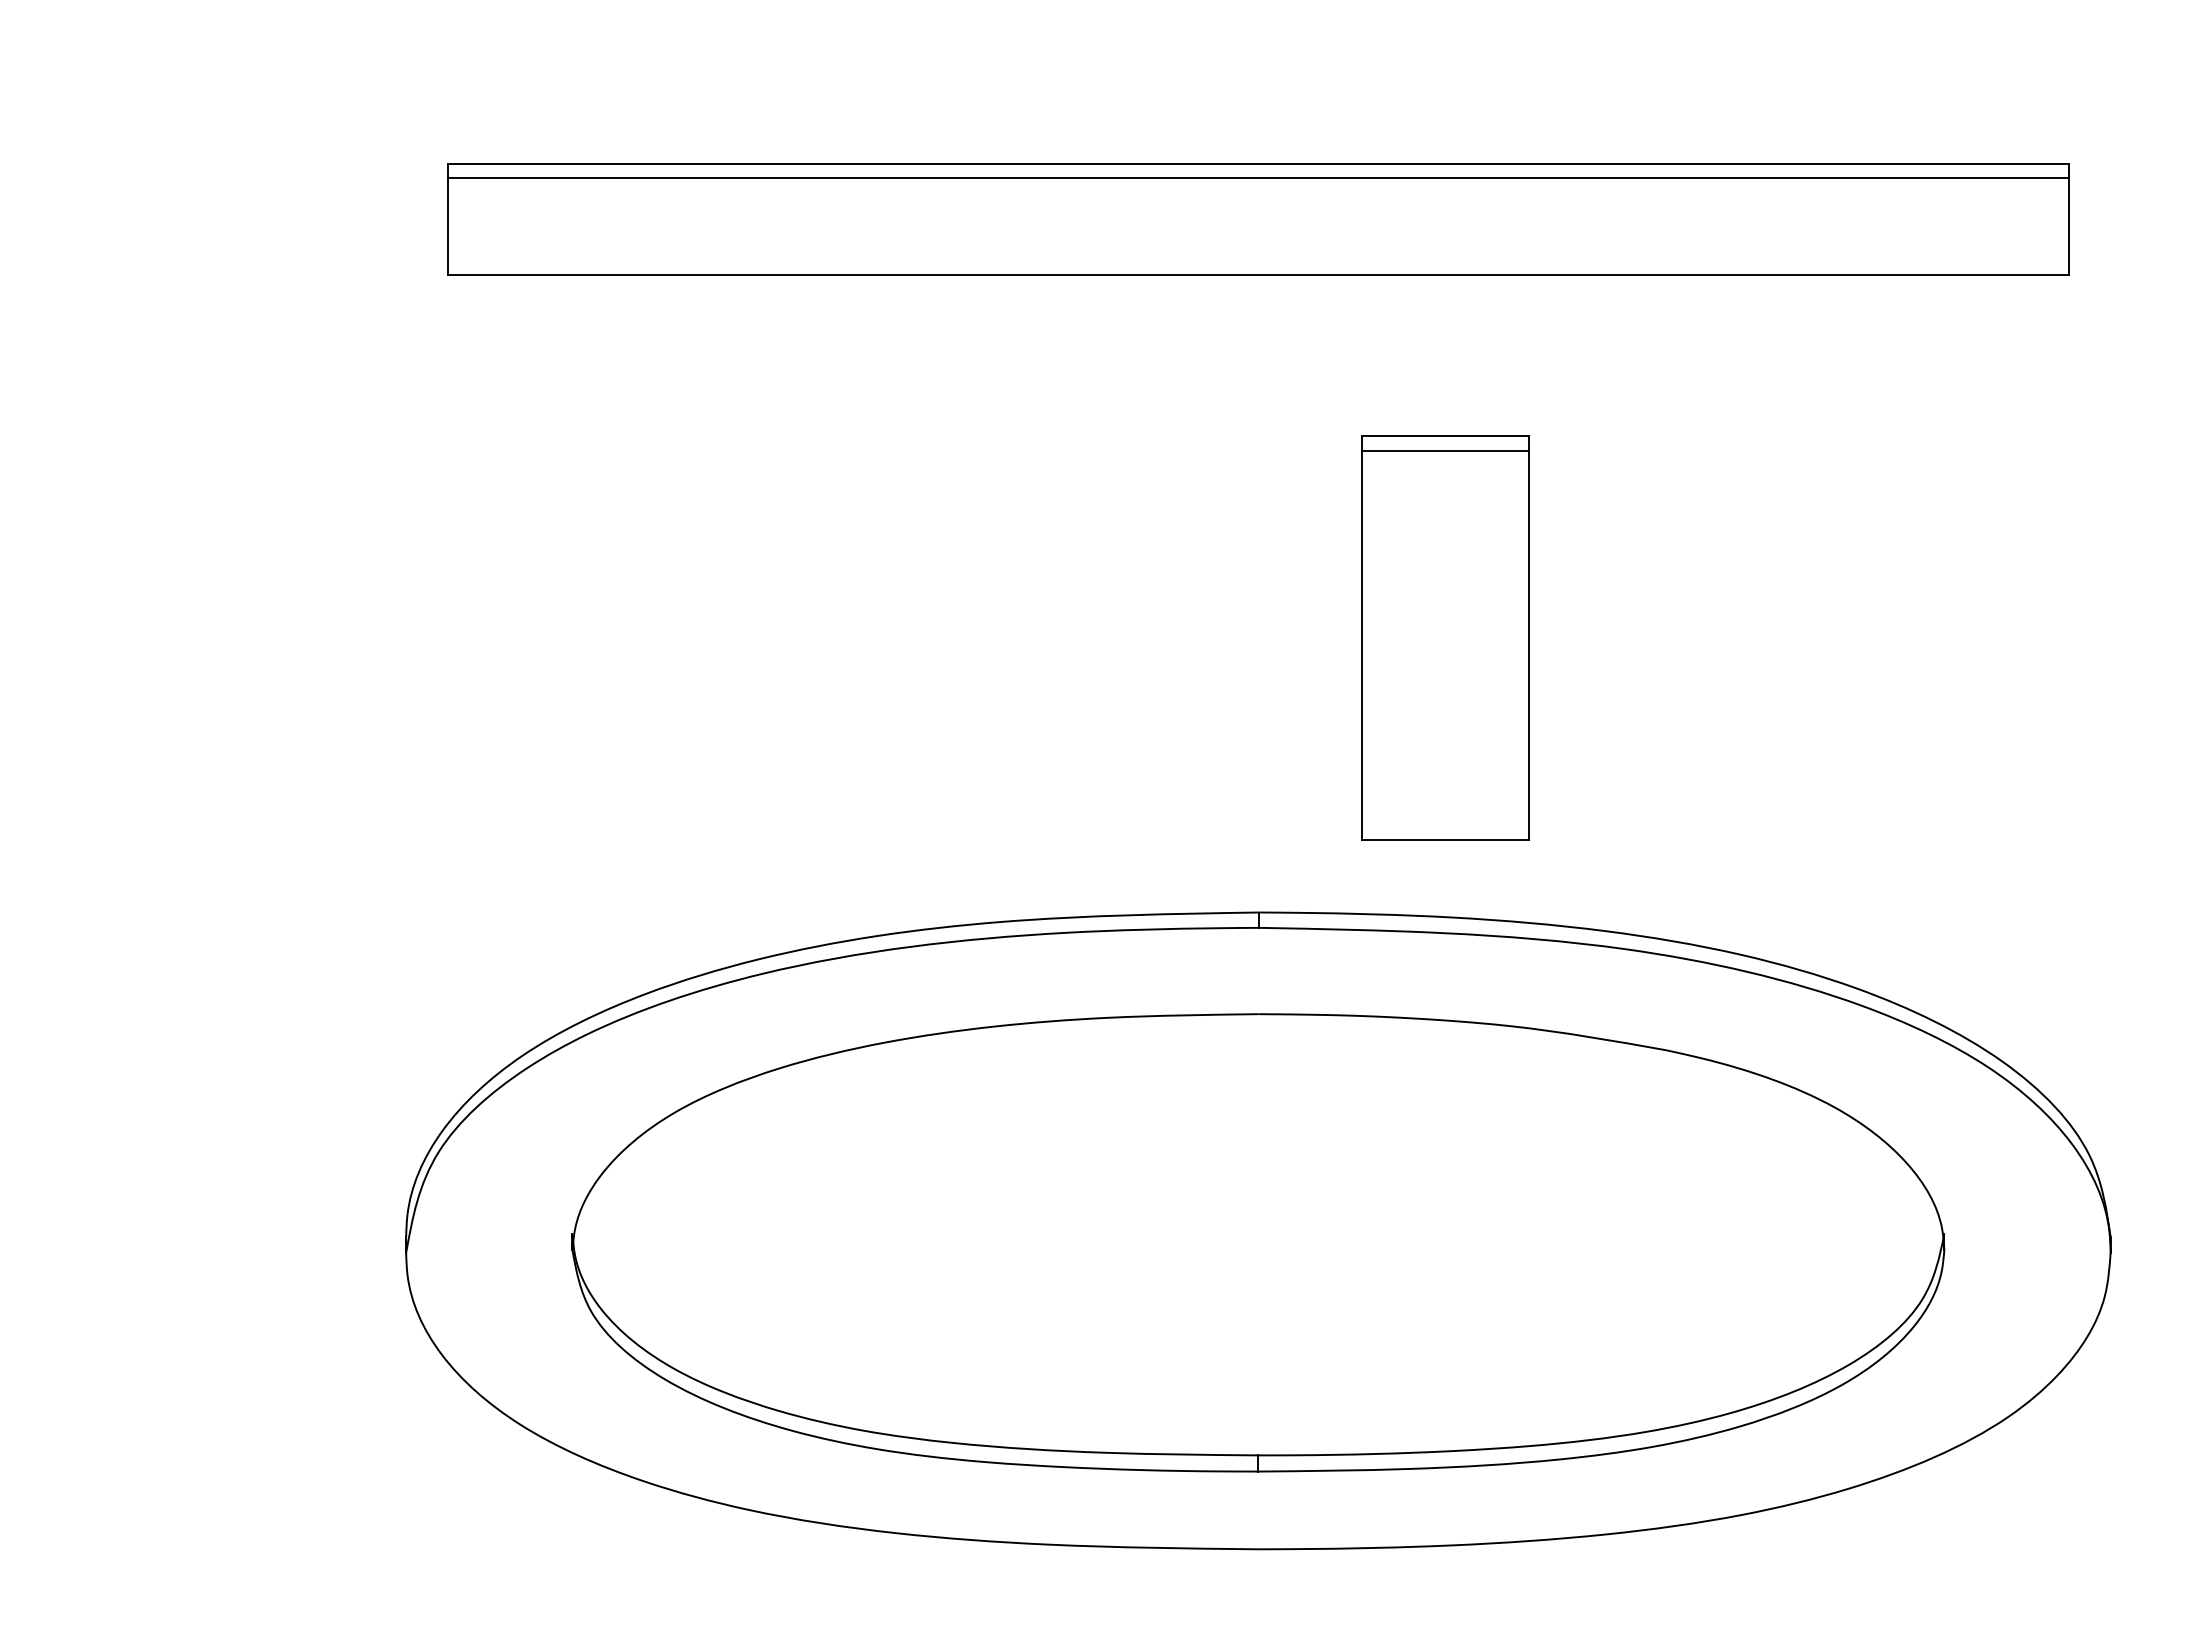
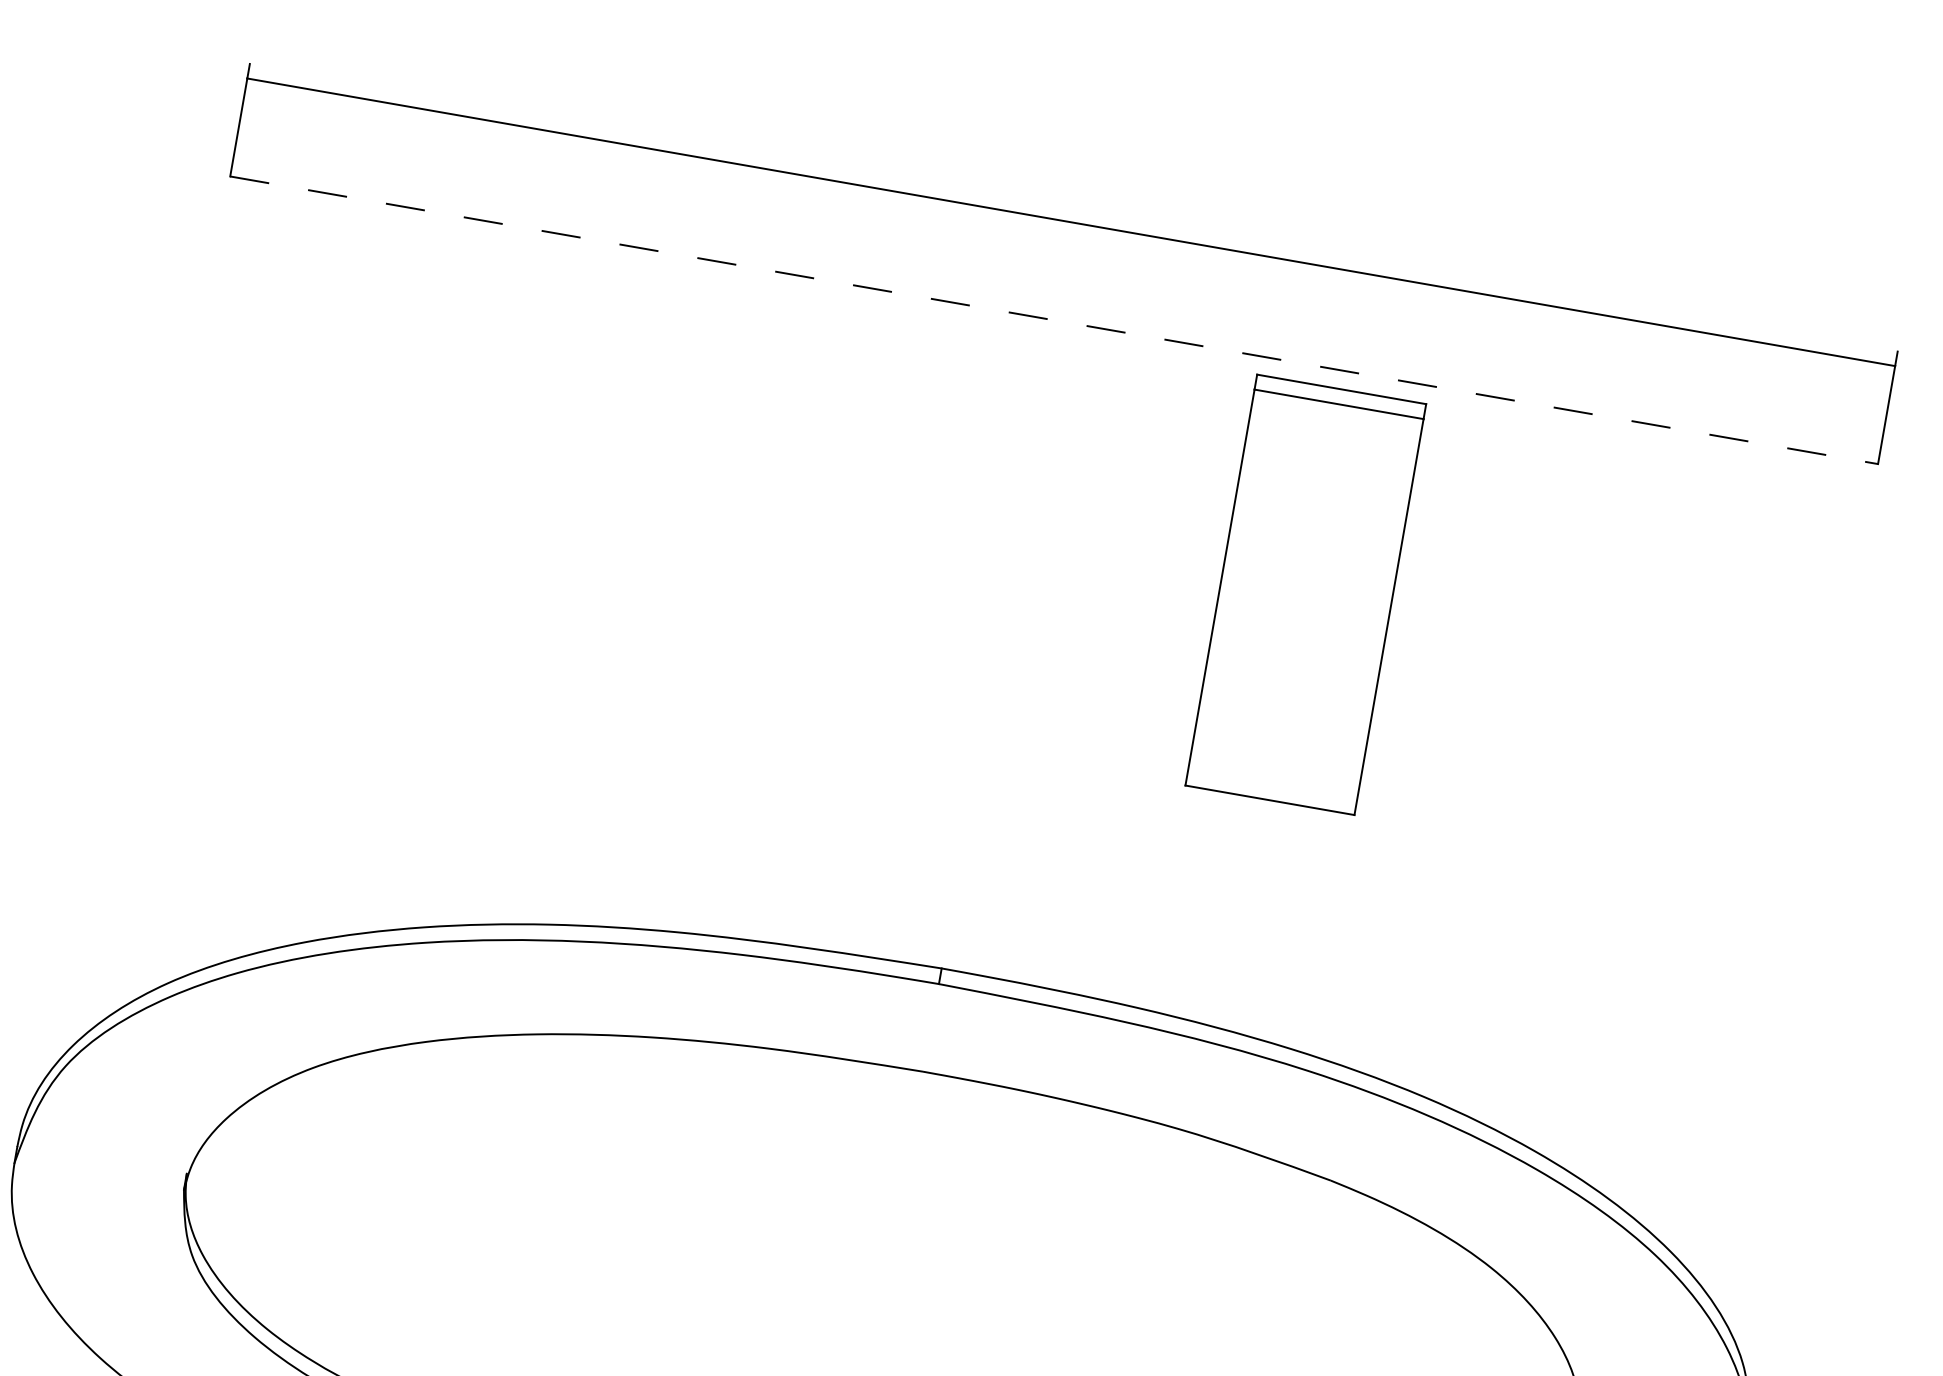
line: (1258, 164) -> (1073, 208), removed
line: (1258, 274) -> (1054, 319), solid -> dashed
part: (1445, 637) -> (1305, 594), moved

